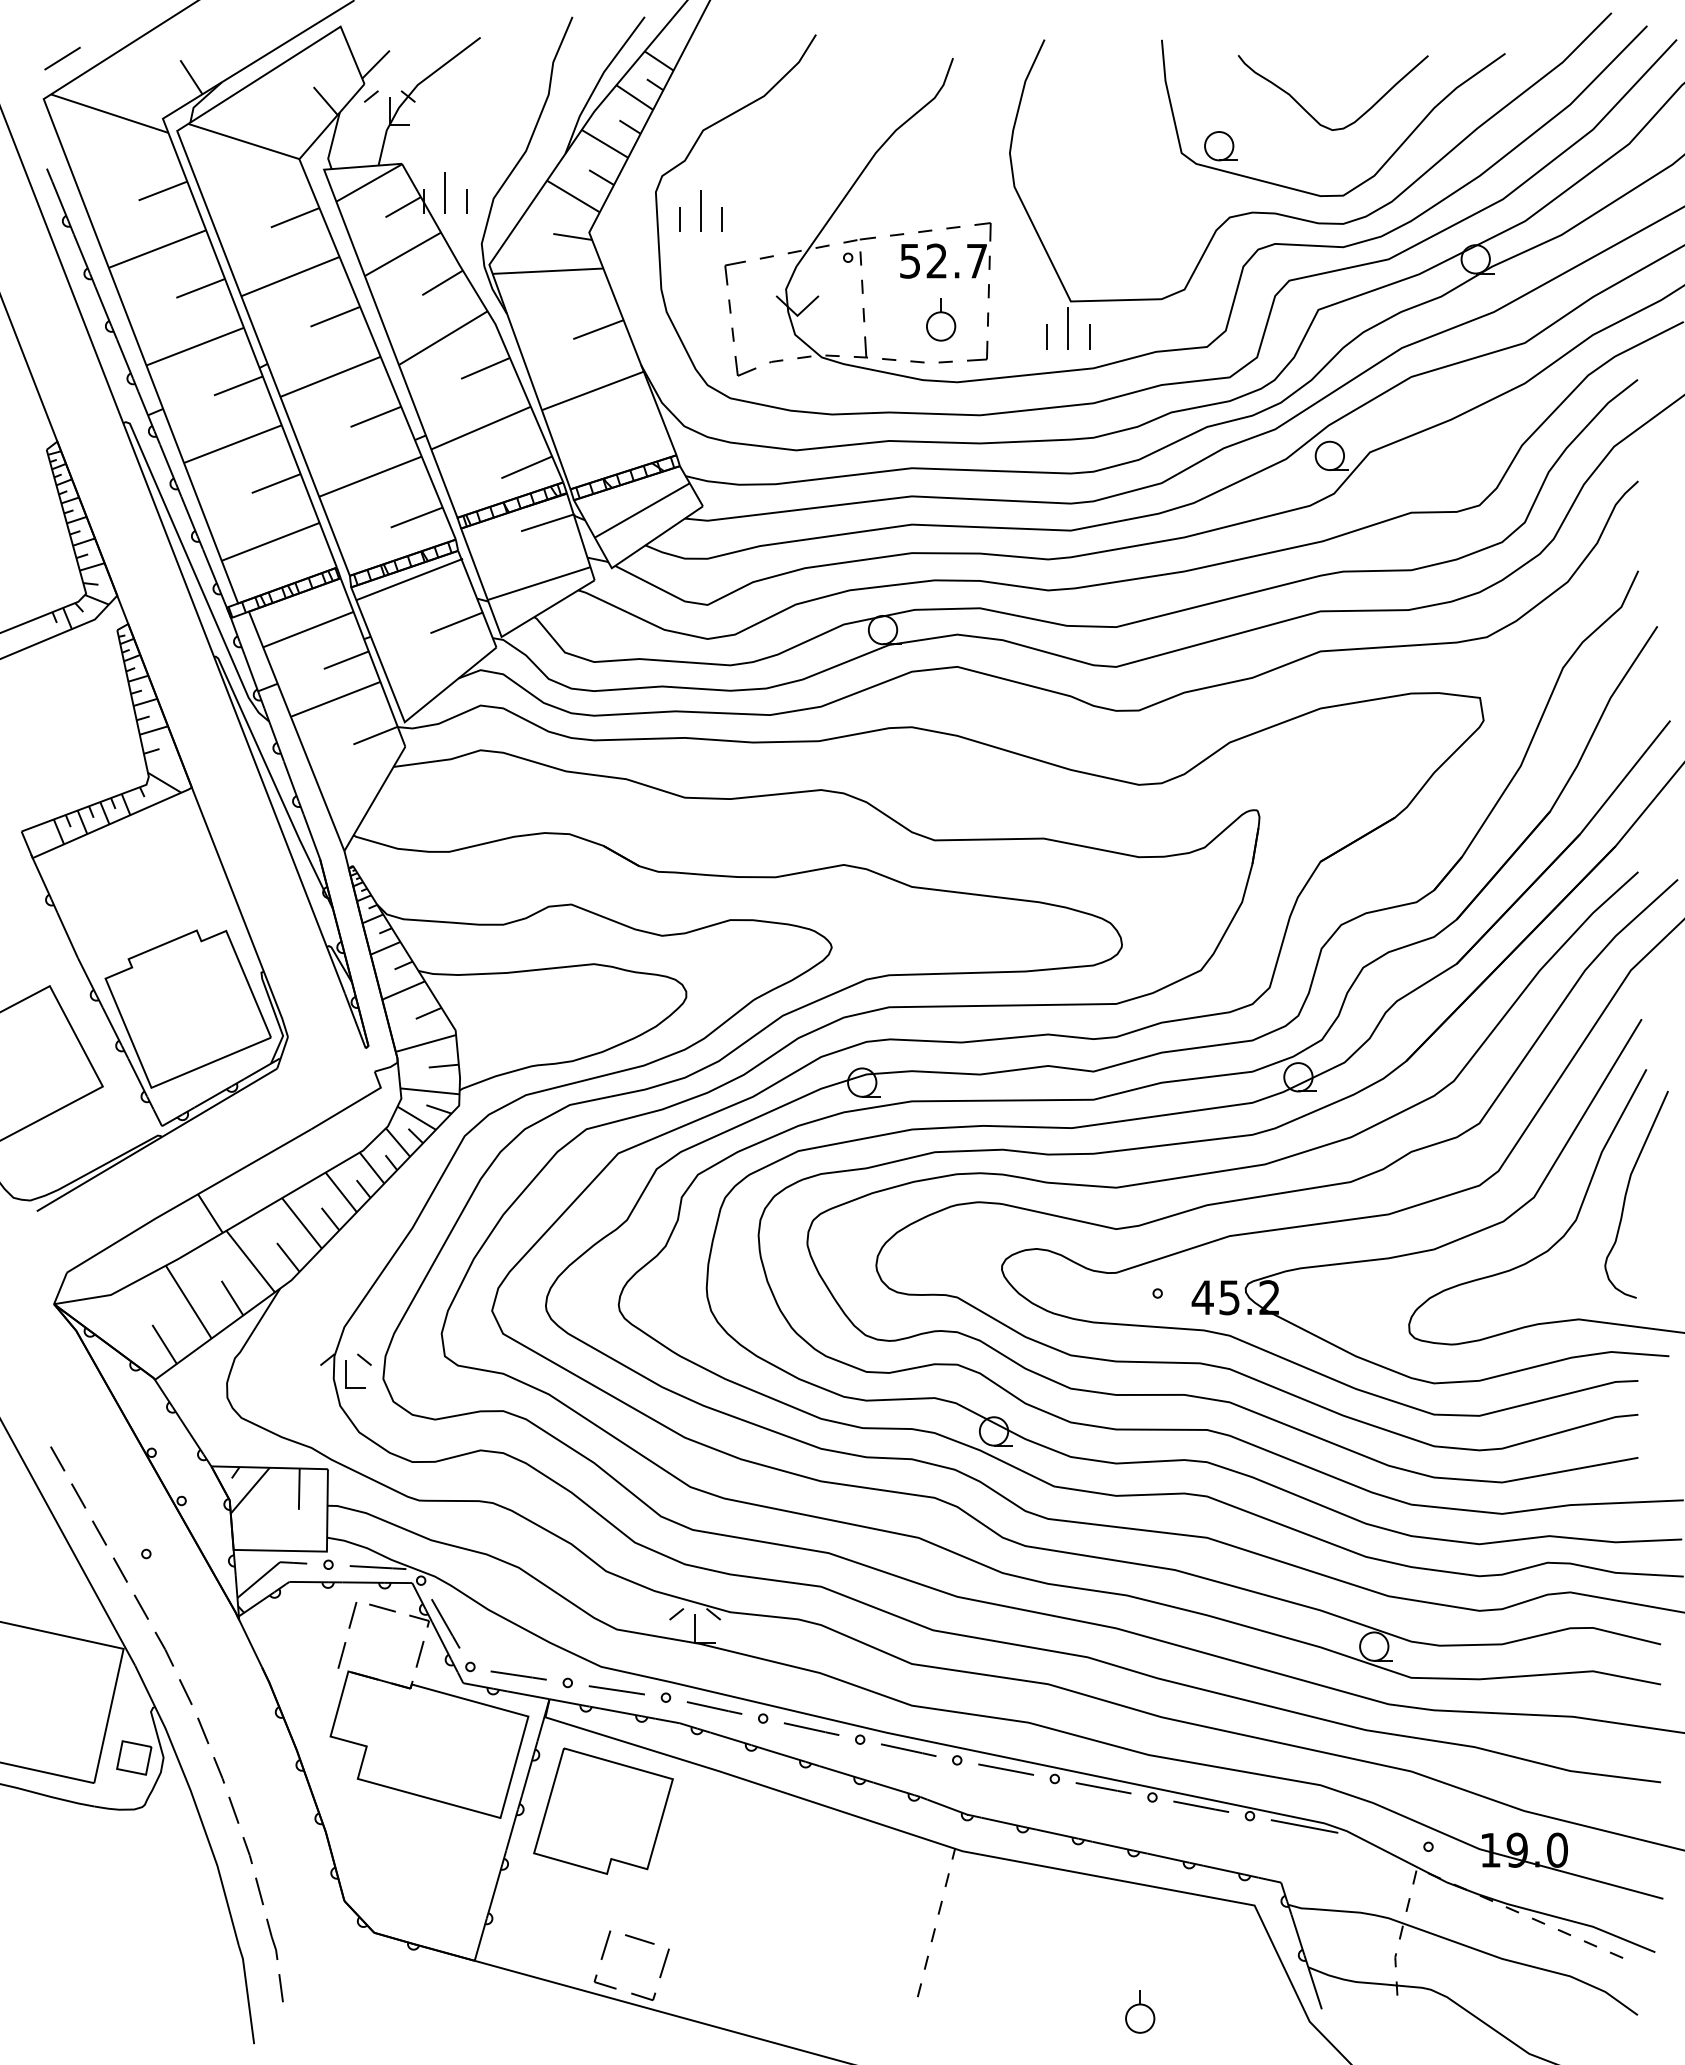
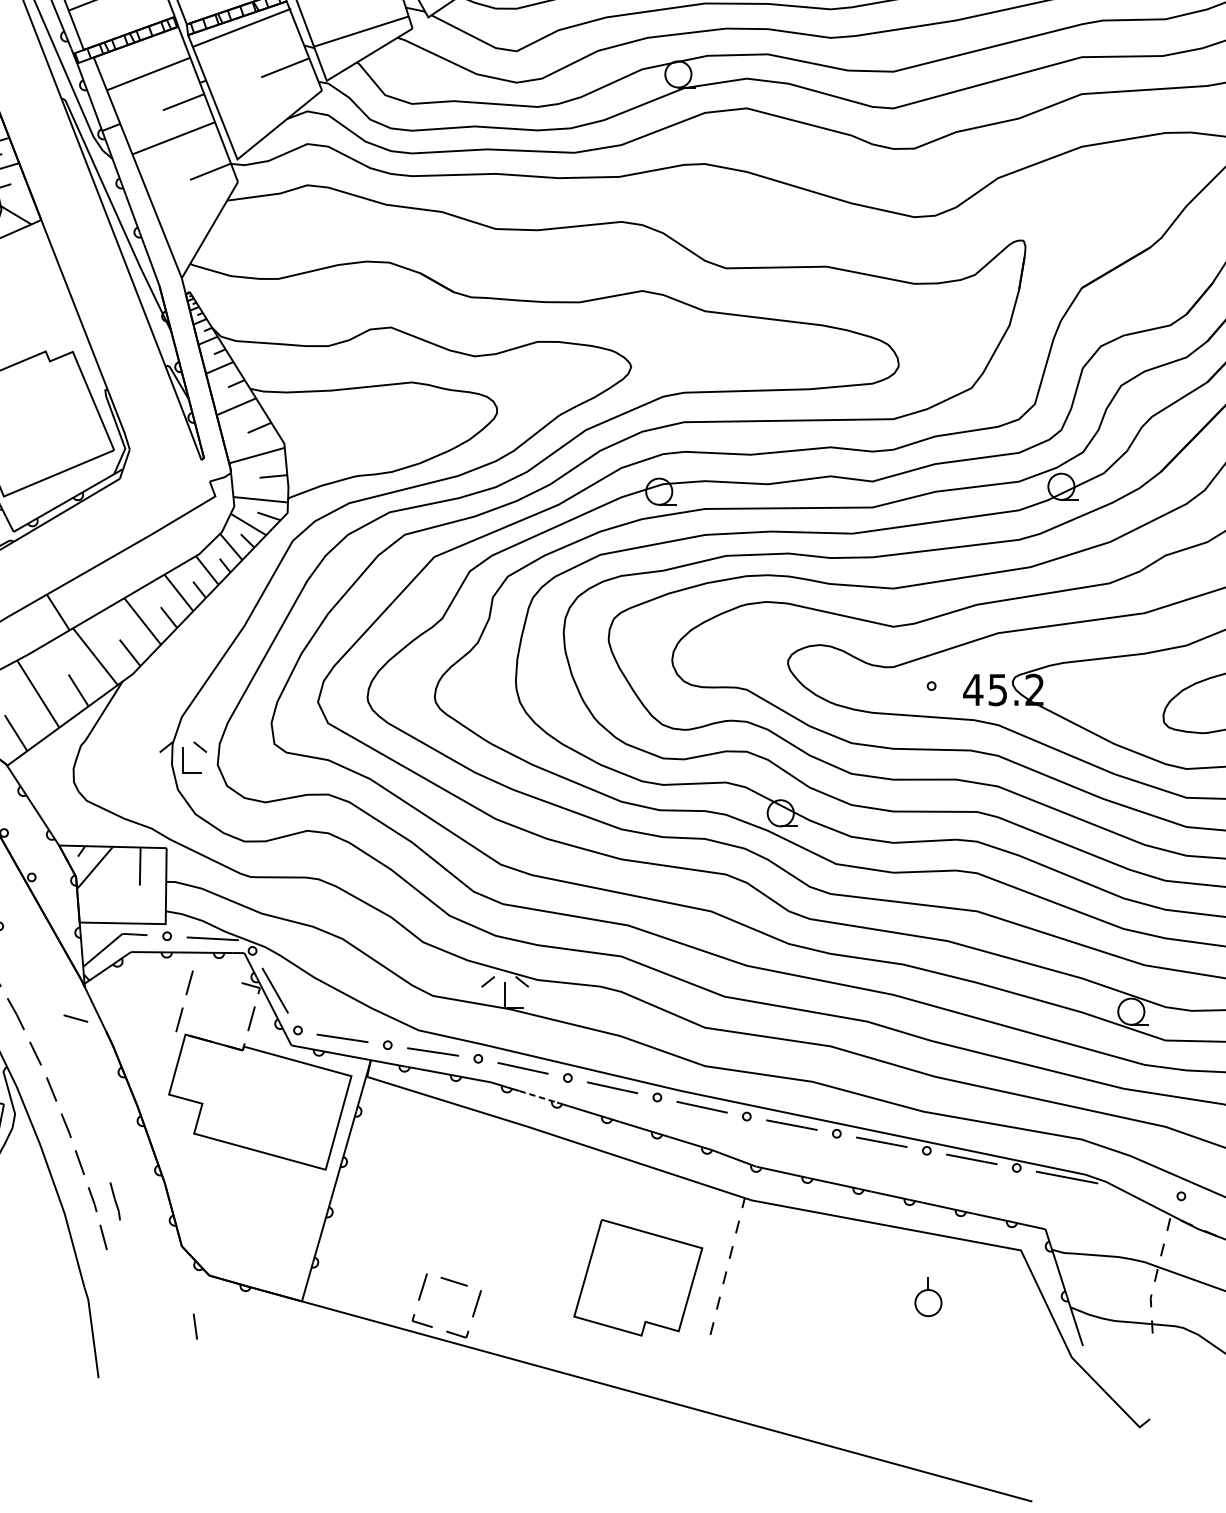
line: (382, 1607) -> (75, 1018), moved
line: (731, 1739) -> (538, 1097), solid -> dashed
part: (603, 1810) -> (638, 1277), moved
part: (272, 1938) -> (115, 1200), moved
line: (280, 1988) -> (194, 1326), moved
part: (1140, 2011) -> (928, 1296), moved

